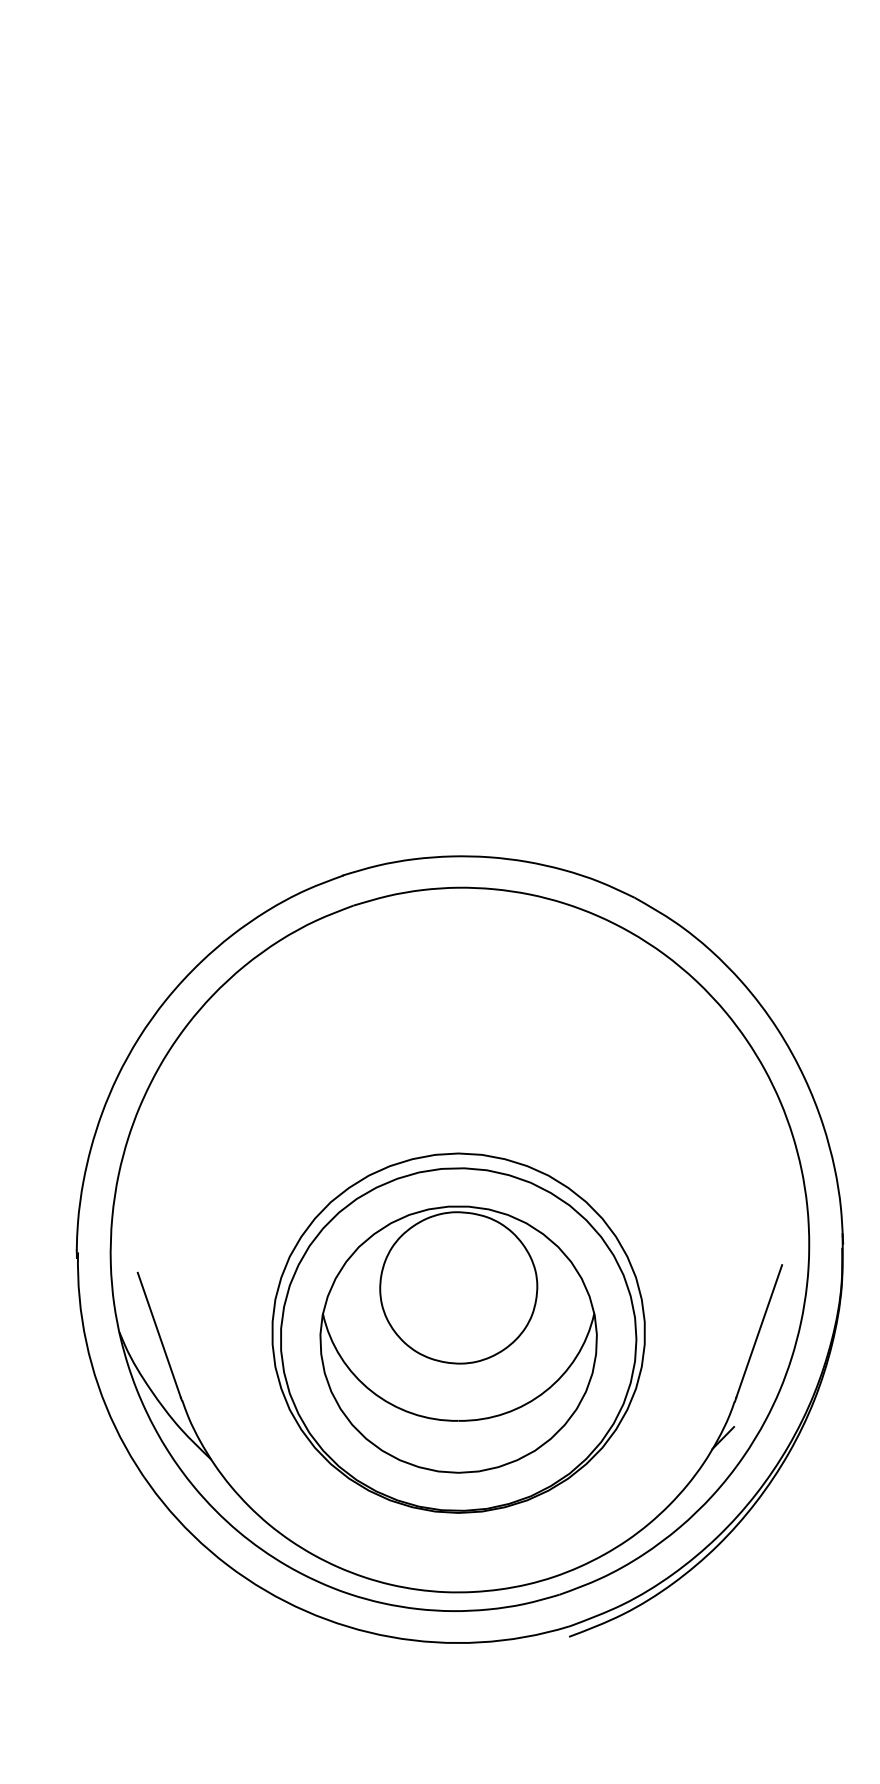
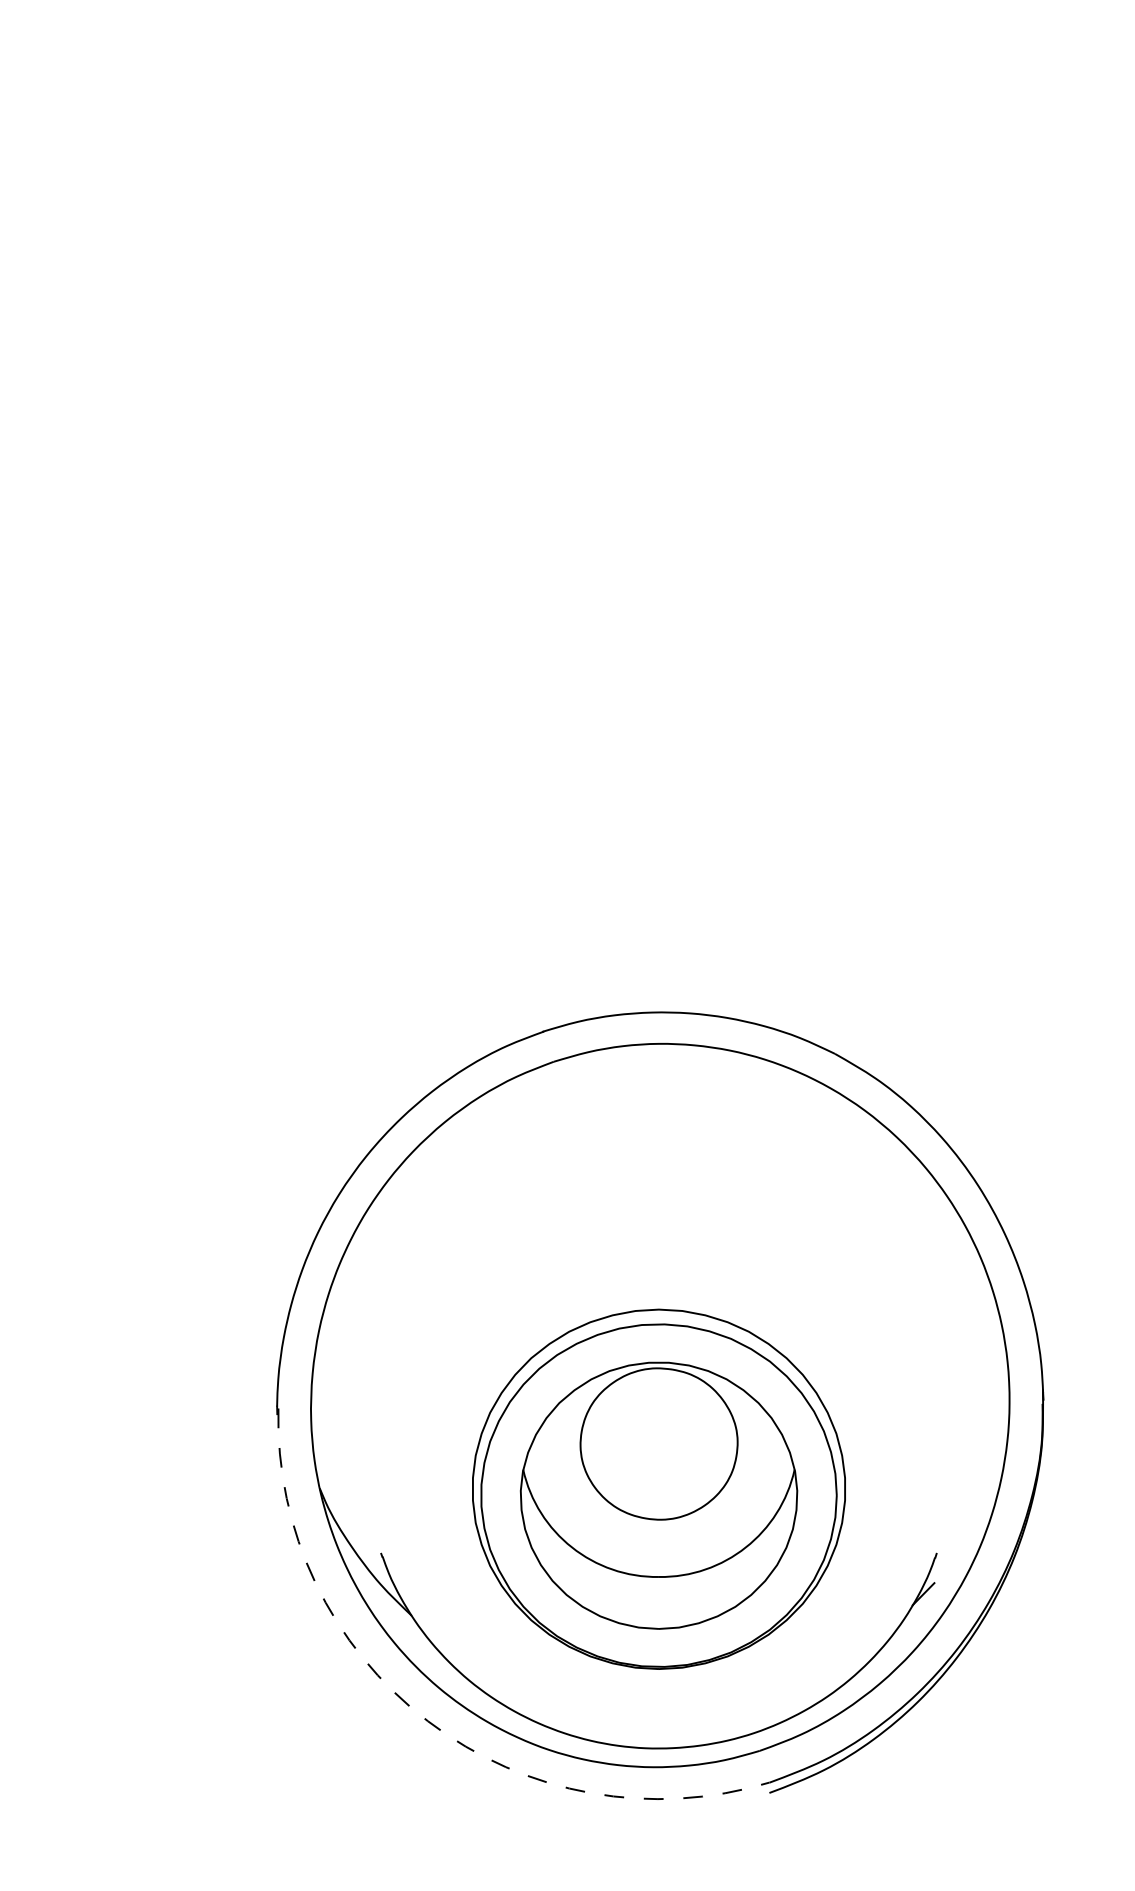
line: (759, 1331) -> (959, 1487), removed
line: (159, 1334) -> (359, 1490), removed
arc: (228, 1565) -> (428, 1721), solid -> dashed

